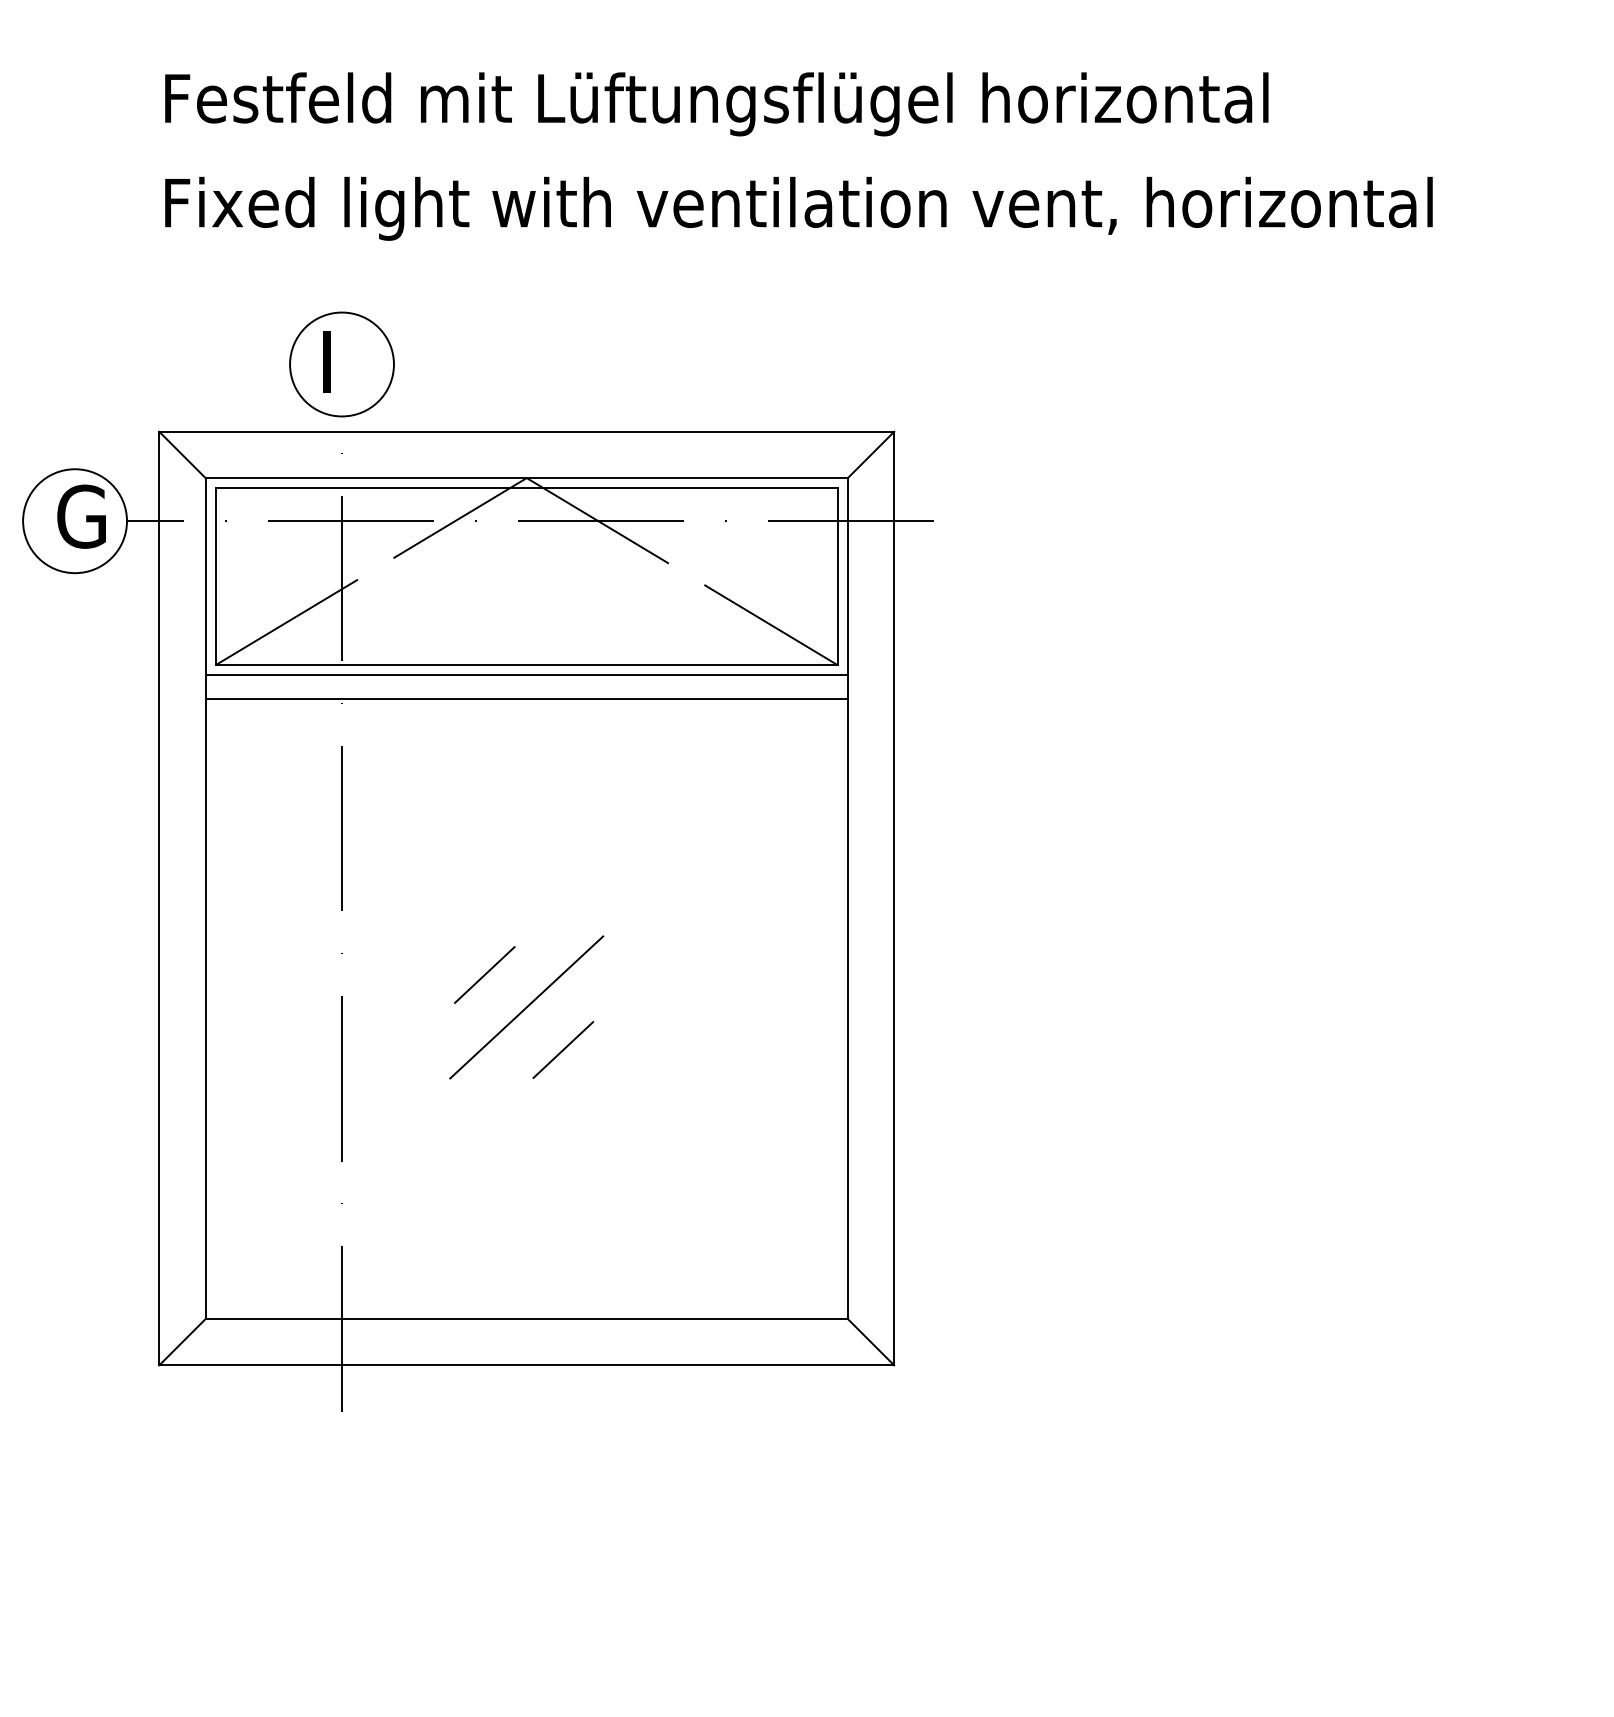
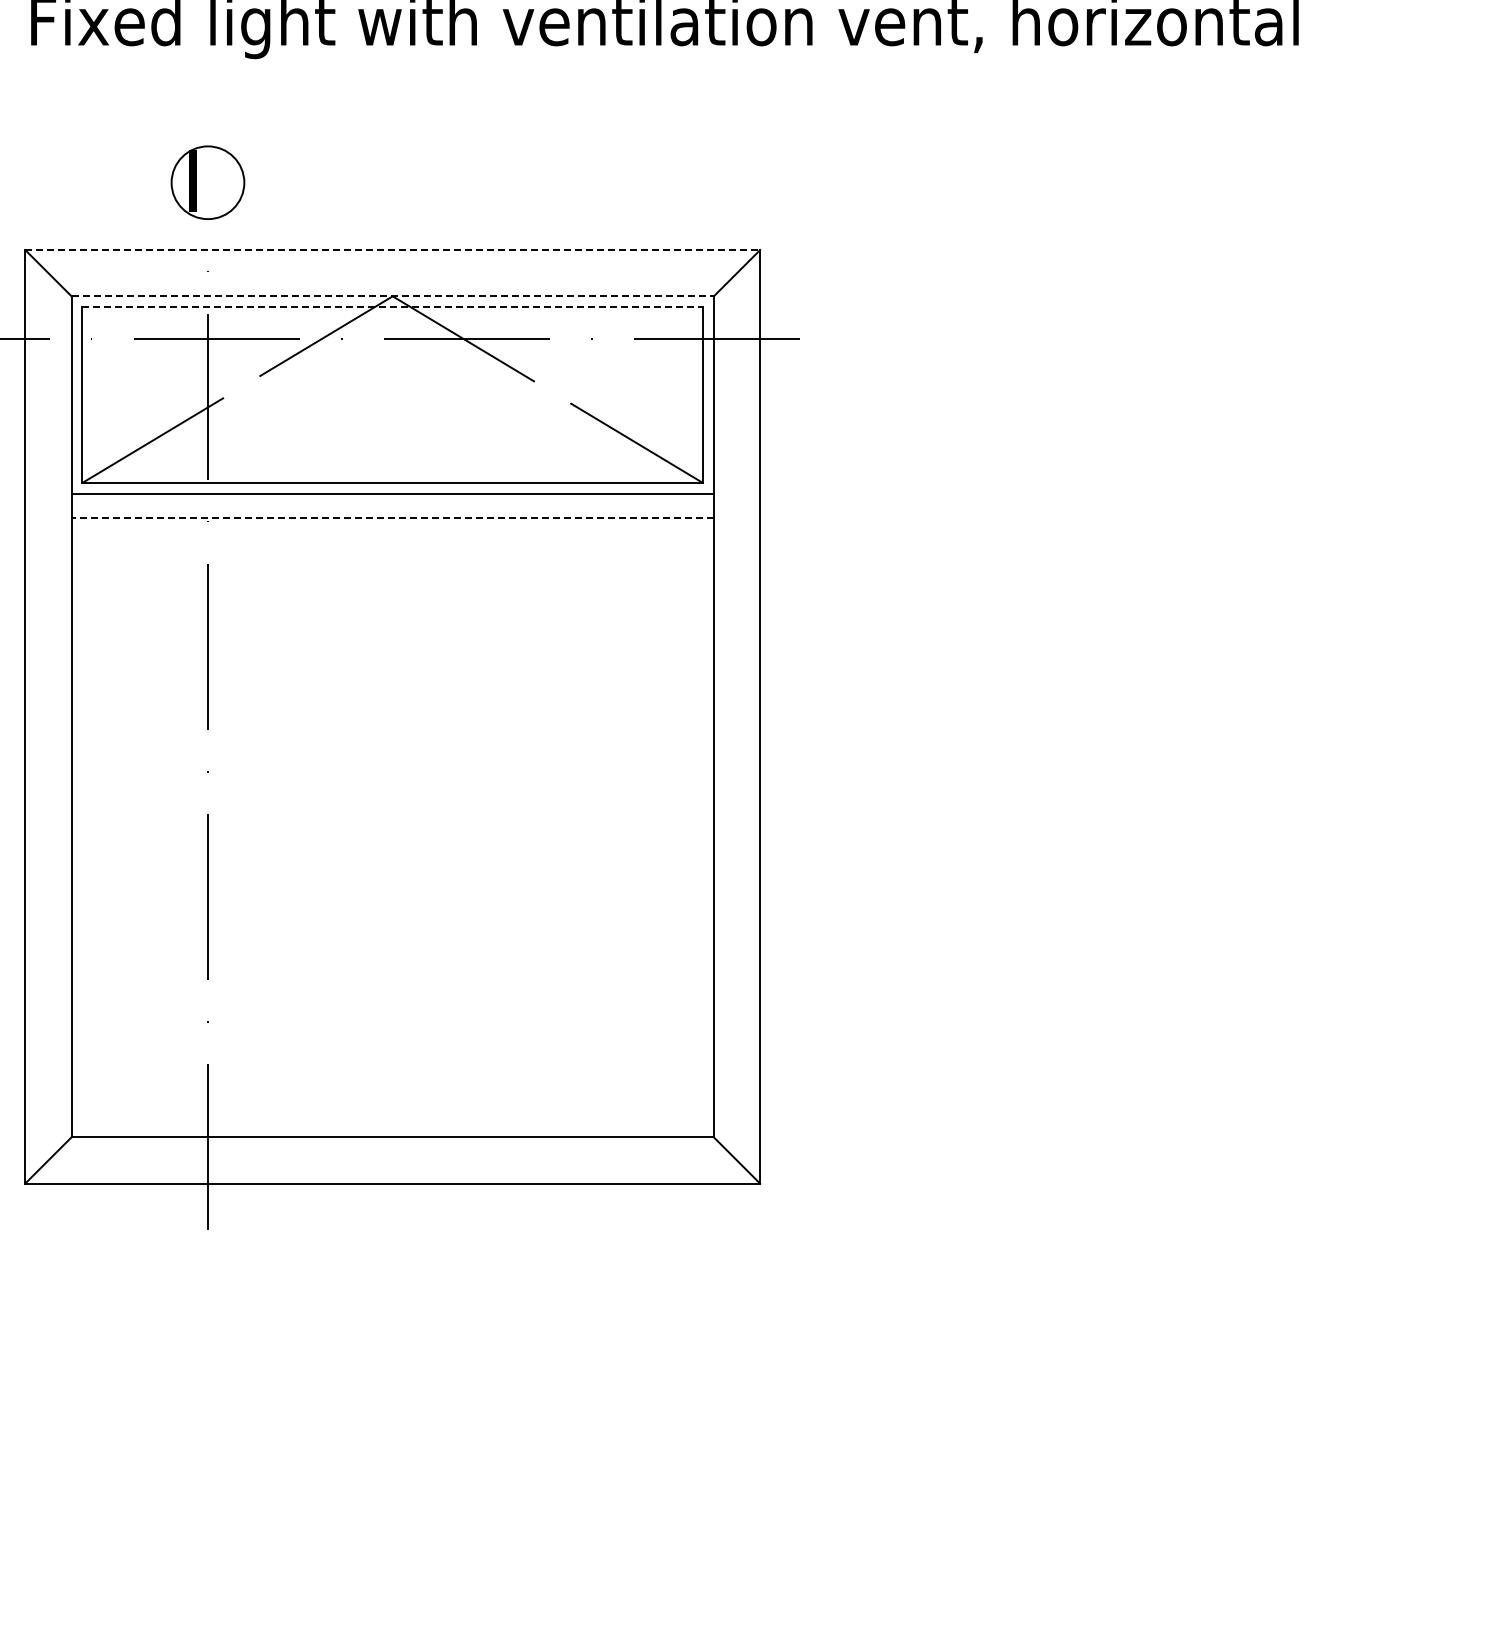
circle: (341, 364) -> (207, 182), size x0.7
line: (527, 431) -> (393, 249), solid -> dashed
line: (527, 478) -> (393, 296), solid -> dashed
line: (526, 488) -> (392, 306), solid -> dashed
line: (526, 699) -> (392, 517), solid -> dashed
line: (484, 974) -> (350, 792), removed
line: (526, 1007) -> (392, 825), removed
line: (563, 1049) -> (429, 867), removed

